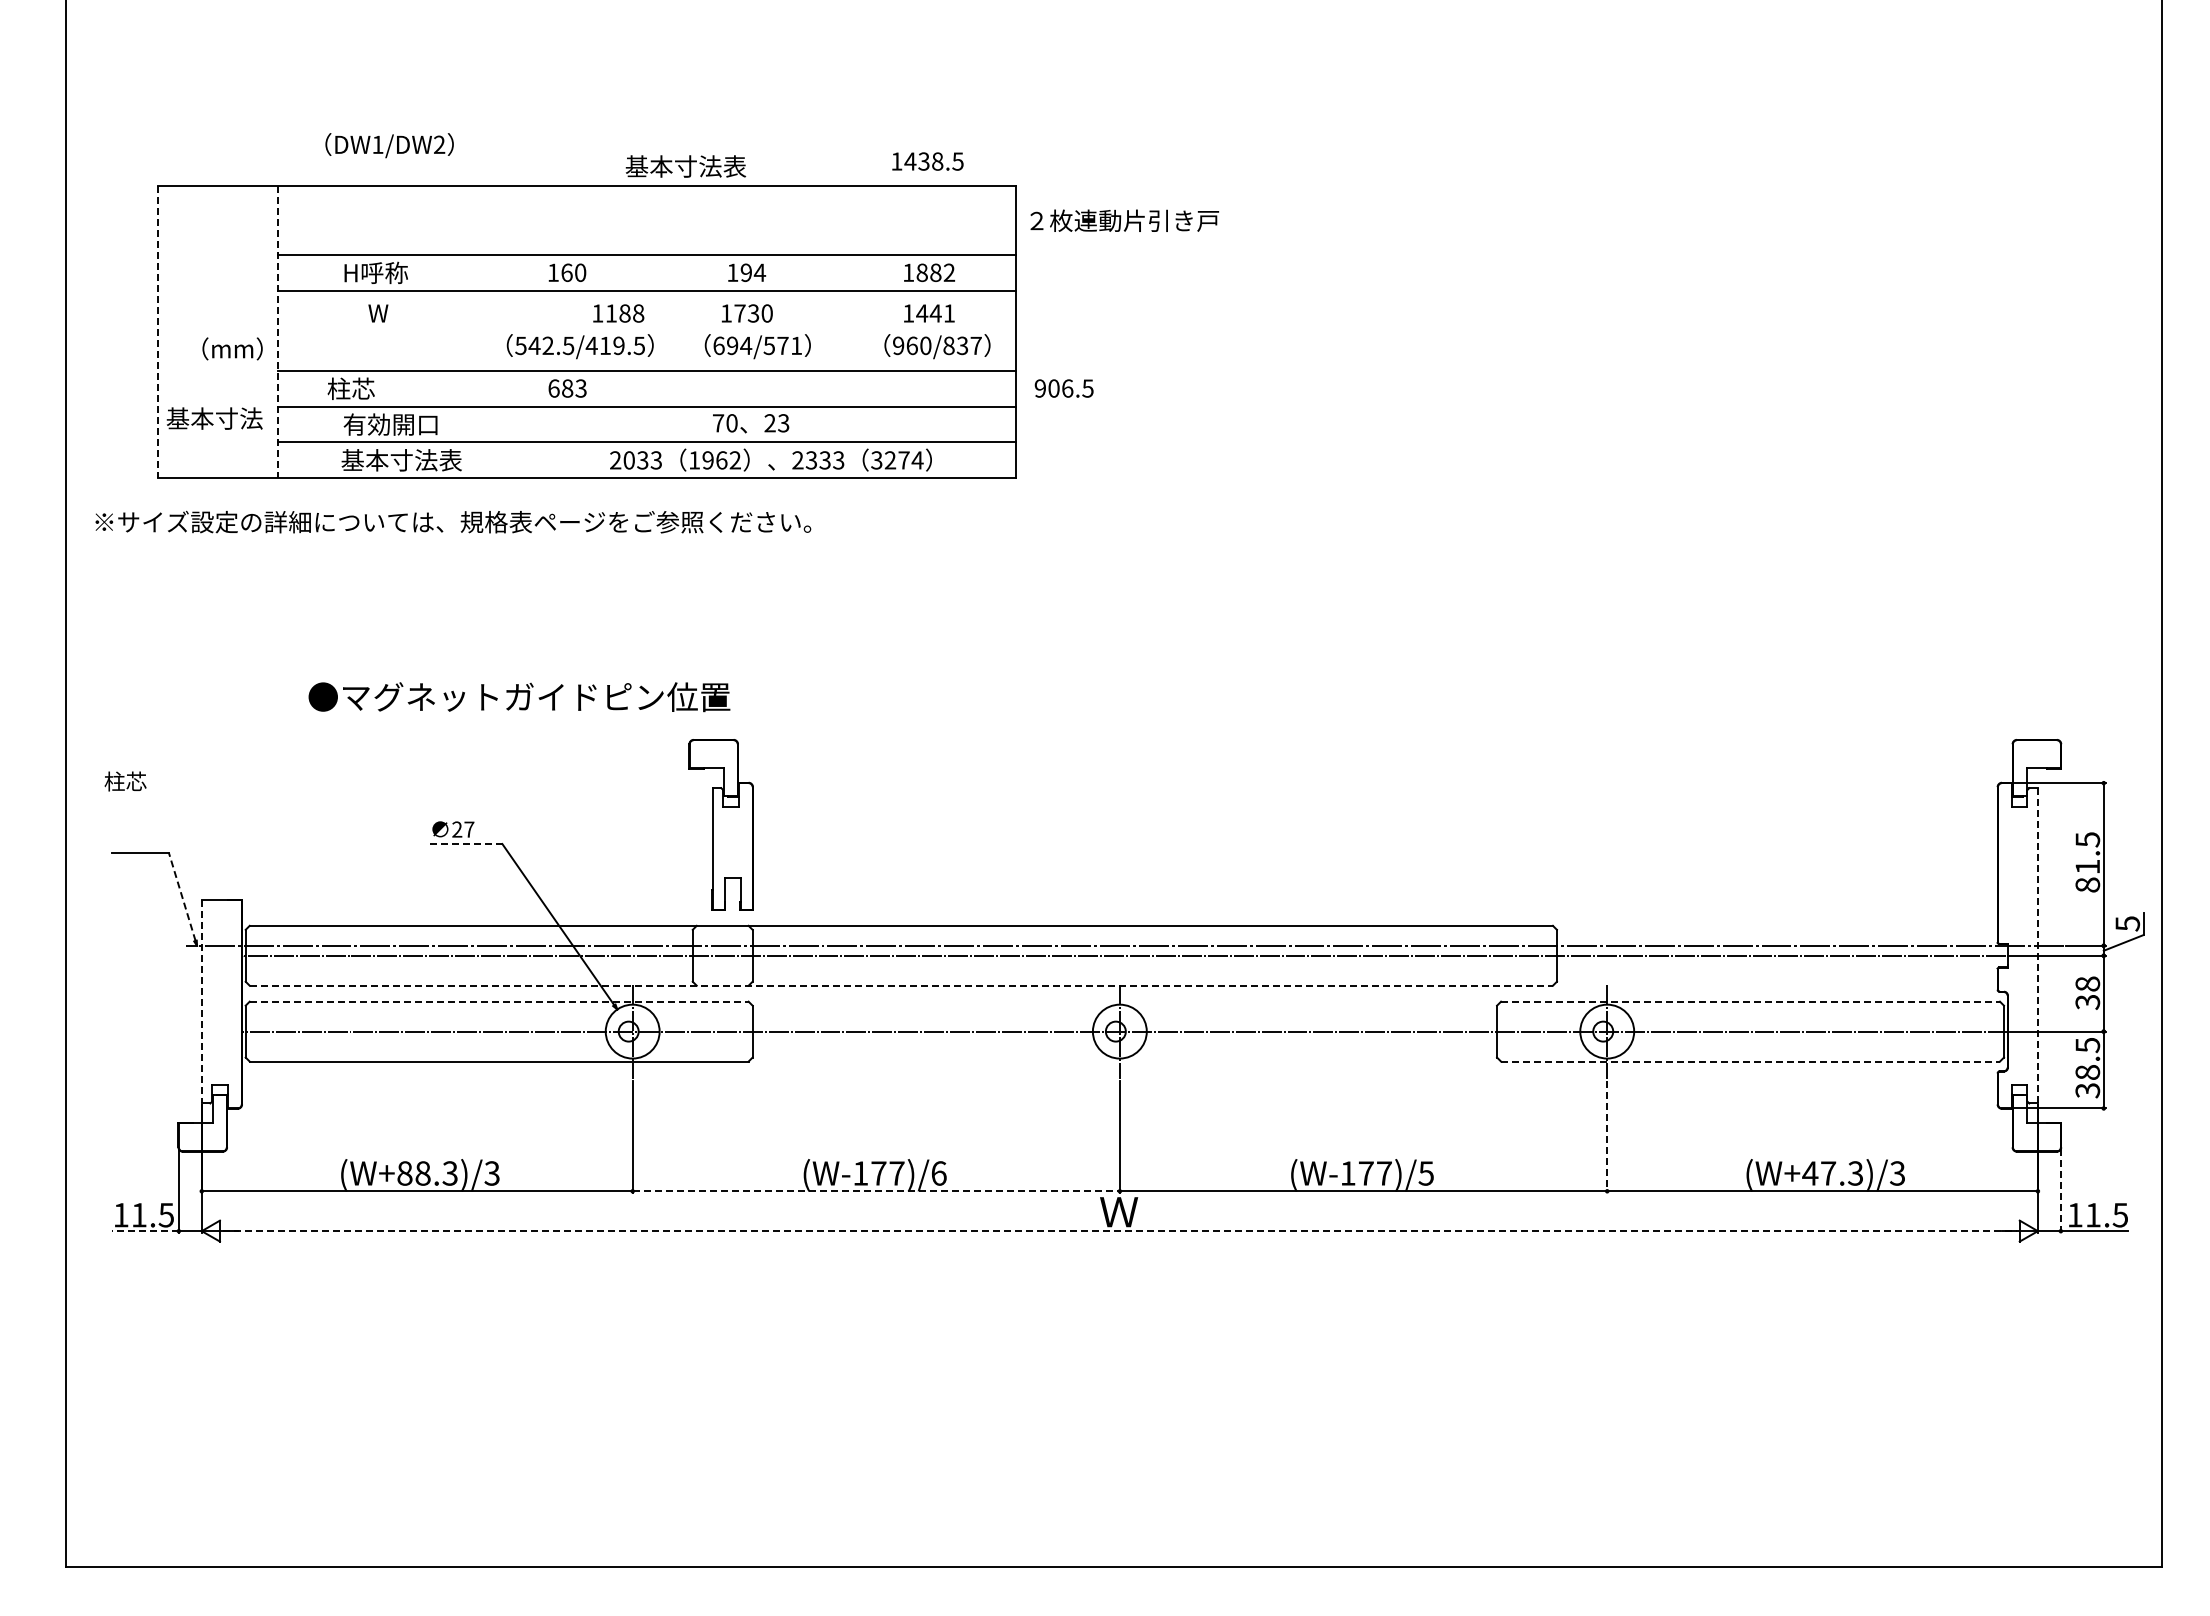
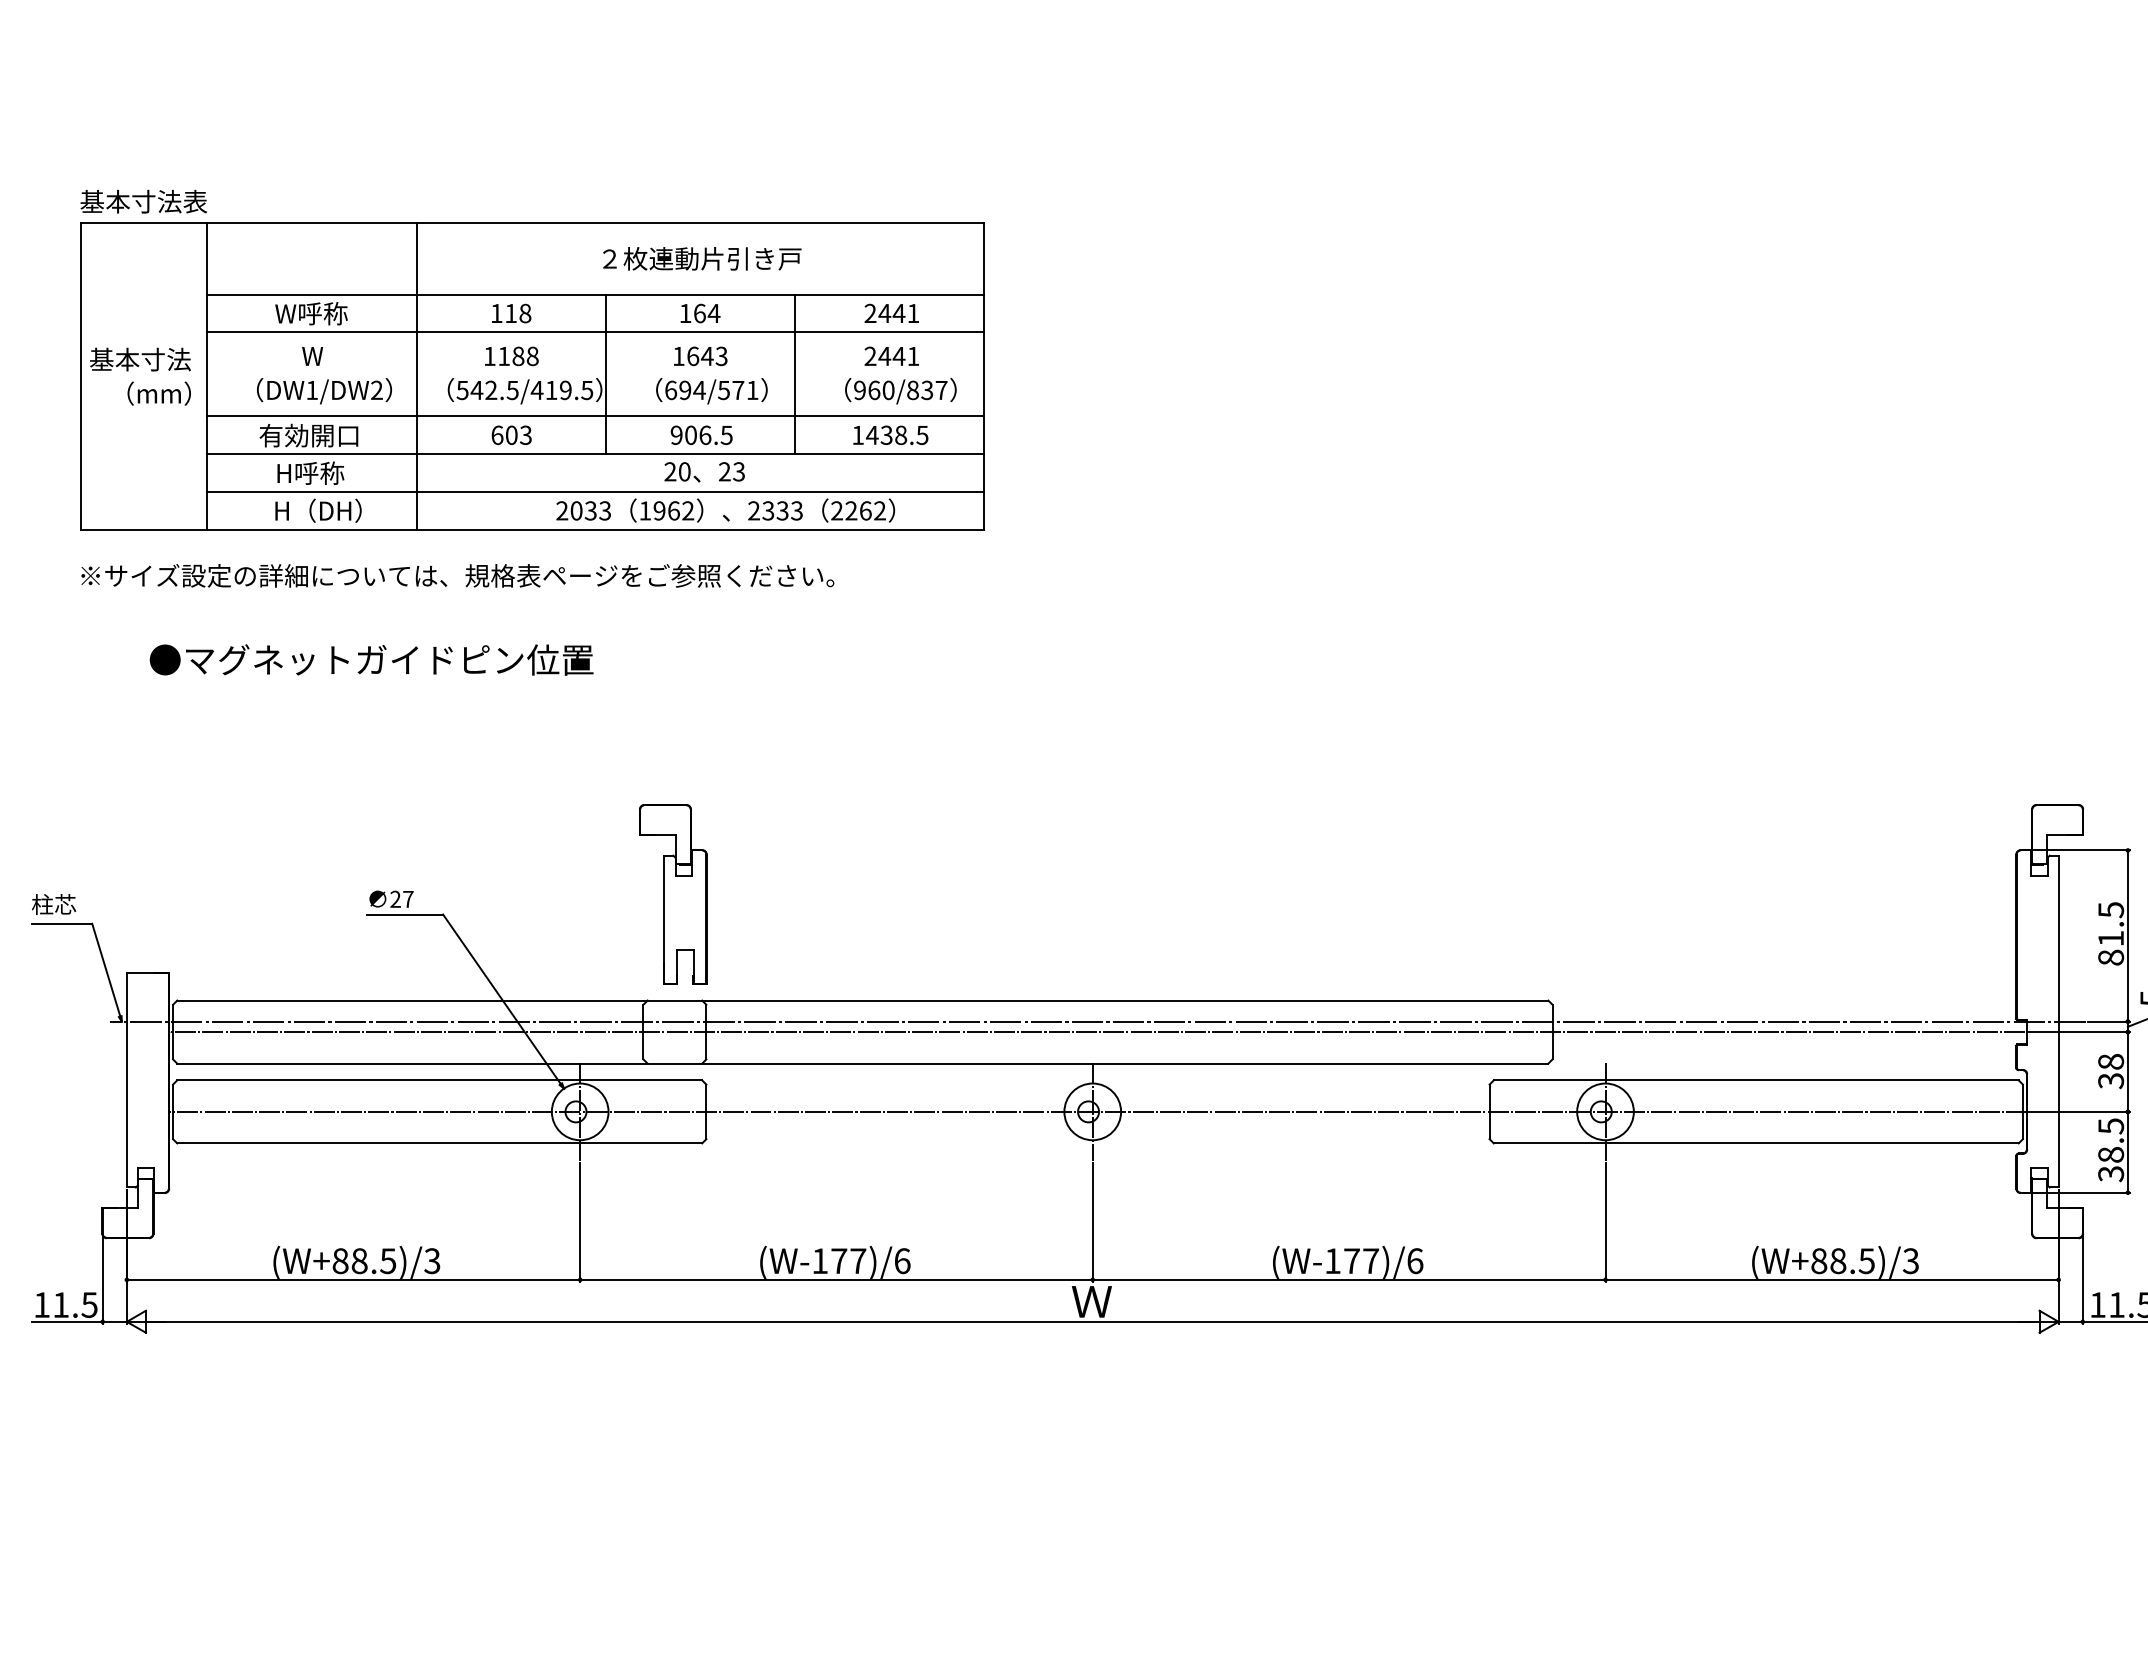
text: (389, 145) -> (324, 391), moved
text: (927, 161) -> (890, 435), moved
text: (685, 166) -> (143, 201), moved
text: (1124, 220) -> (702, 258), moved
text: (376, 272) -> (310, 313), H呼称 -> W呼称
text: (573, 272) -> (517, 313), 160 -> 118
text: (746, 272) -> (699, 313), 194 -> 164
text: (929, 272) -> (892, 313), 1882 -> 2441
text: (618, 313) -> (511, 356), moved
text: (753, 313) -> (707, 356), 1730 -> 1643
text: (908, 313) -> (870, 356), 1441 -> 2441
line: (656, 330) -> (605, 374), added
line: (836, 330) -> (794, 374), added
line: (157, 332) -> (80, 376), dashed -> solid
line: (277, 332) -> (206, 376), dashed -> solid
line: (477, 332) -> (416, 376), added
text: (374, 388) -> (308, 435), 柱芯 -> 有効開口
text: (567, 388) -> (511, 435), 683 -> 603
text: (1063, 388) -> (700, 435), moved
text: (214, 418) -> (140, 359), moved
text: (718, 423) -> (670, 472), 70 -> 20
text: (390, 424) -> (325, 473), 有効開口 -> H呼称
text: (401, 459) -> (336, 509), 基本寸法表 -> H（DH）
text: (897, 460) -> (858, 511), 3274 -> 2262
text: (453, 521) -> (457, 575), moved
text: (519, 697) -> (371, 660), moved
text: (125, 781) -> (53, 904), moved
line: (466, 844) -> (405, 915), dashed -> solid
line: (182, 896) -> (106, 969), dashed -> solid
line: (2037, 945) -> (2058, 1021), dashed -> solid
line: (901, 985) -> (863, 1063), dashed -> solid
line: (201, 1001) -> (126, 1080), dashed -> solid
line: (499, 1001) -> (440, 1080), dashed -> solid
line: (1751, 1001) -> (1757, 1080), dashed -> solid
line: (1751, 1061) -> (1757, 1143), dashed -> solid
line: (1607, 1137) -> (1605, 1223), dashed -> solid
text: (450, 1173) -> (388, 1261), (W+88.3)/3 -> (W+88.5)/3
text: (1426, 1173) -> (1415, 1261), (W-177)/5 -> (W-177)/6
text: (1832, 1173) -> (1842, 1261), (W+47.3)/3 -> (W+88.5)/3
line: (876, 1191) -> (836, 1280), dashed -> solid
line: (2060, 1191) -> (2082, 1280), dashed -> solid
line: (144, 1231) -> (66, 1322), dashed -> solid
line: (1120, 1231) -> (1093, 1322), dashed -> solid

